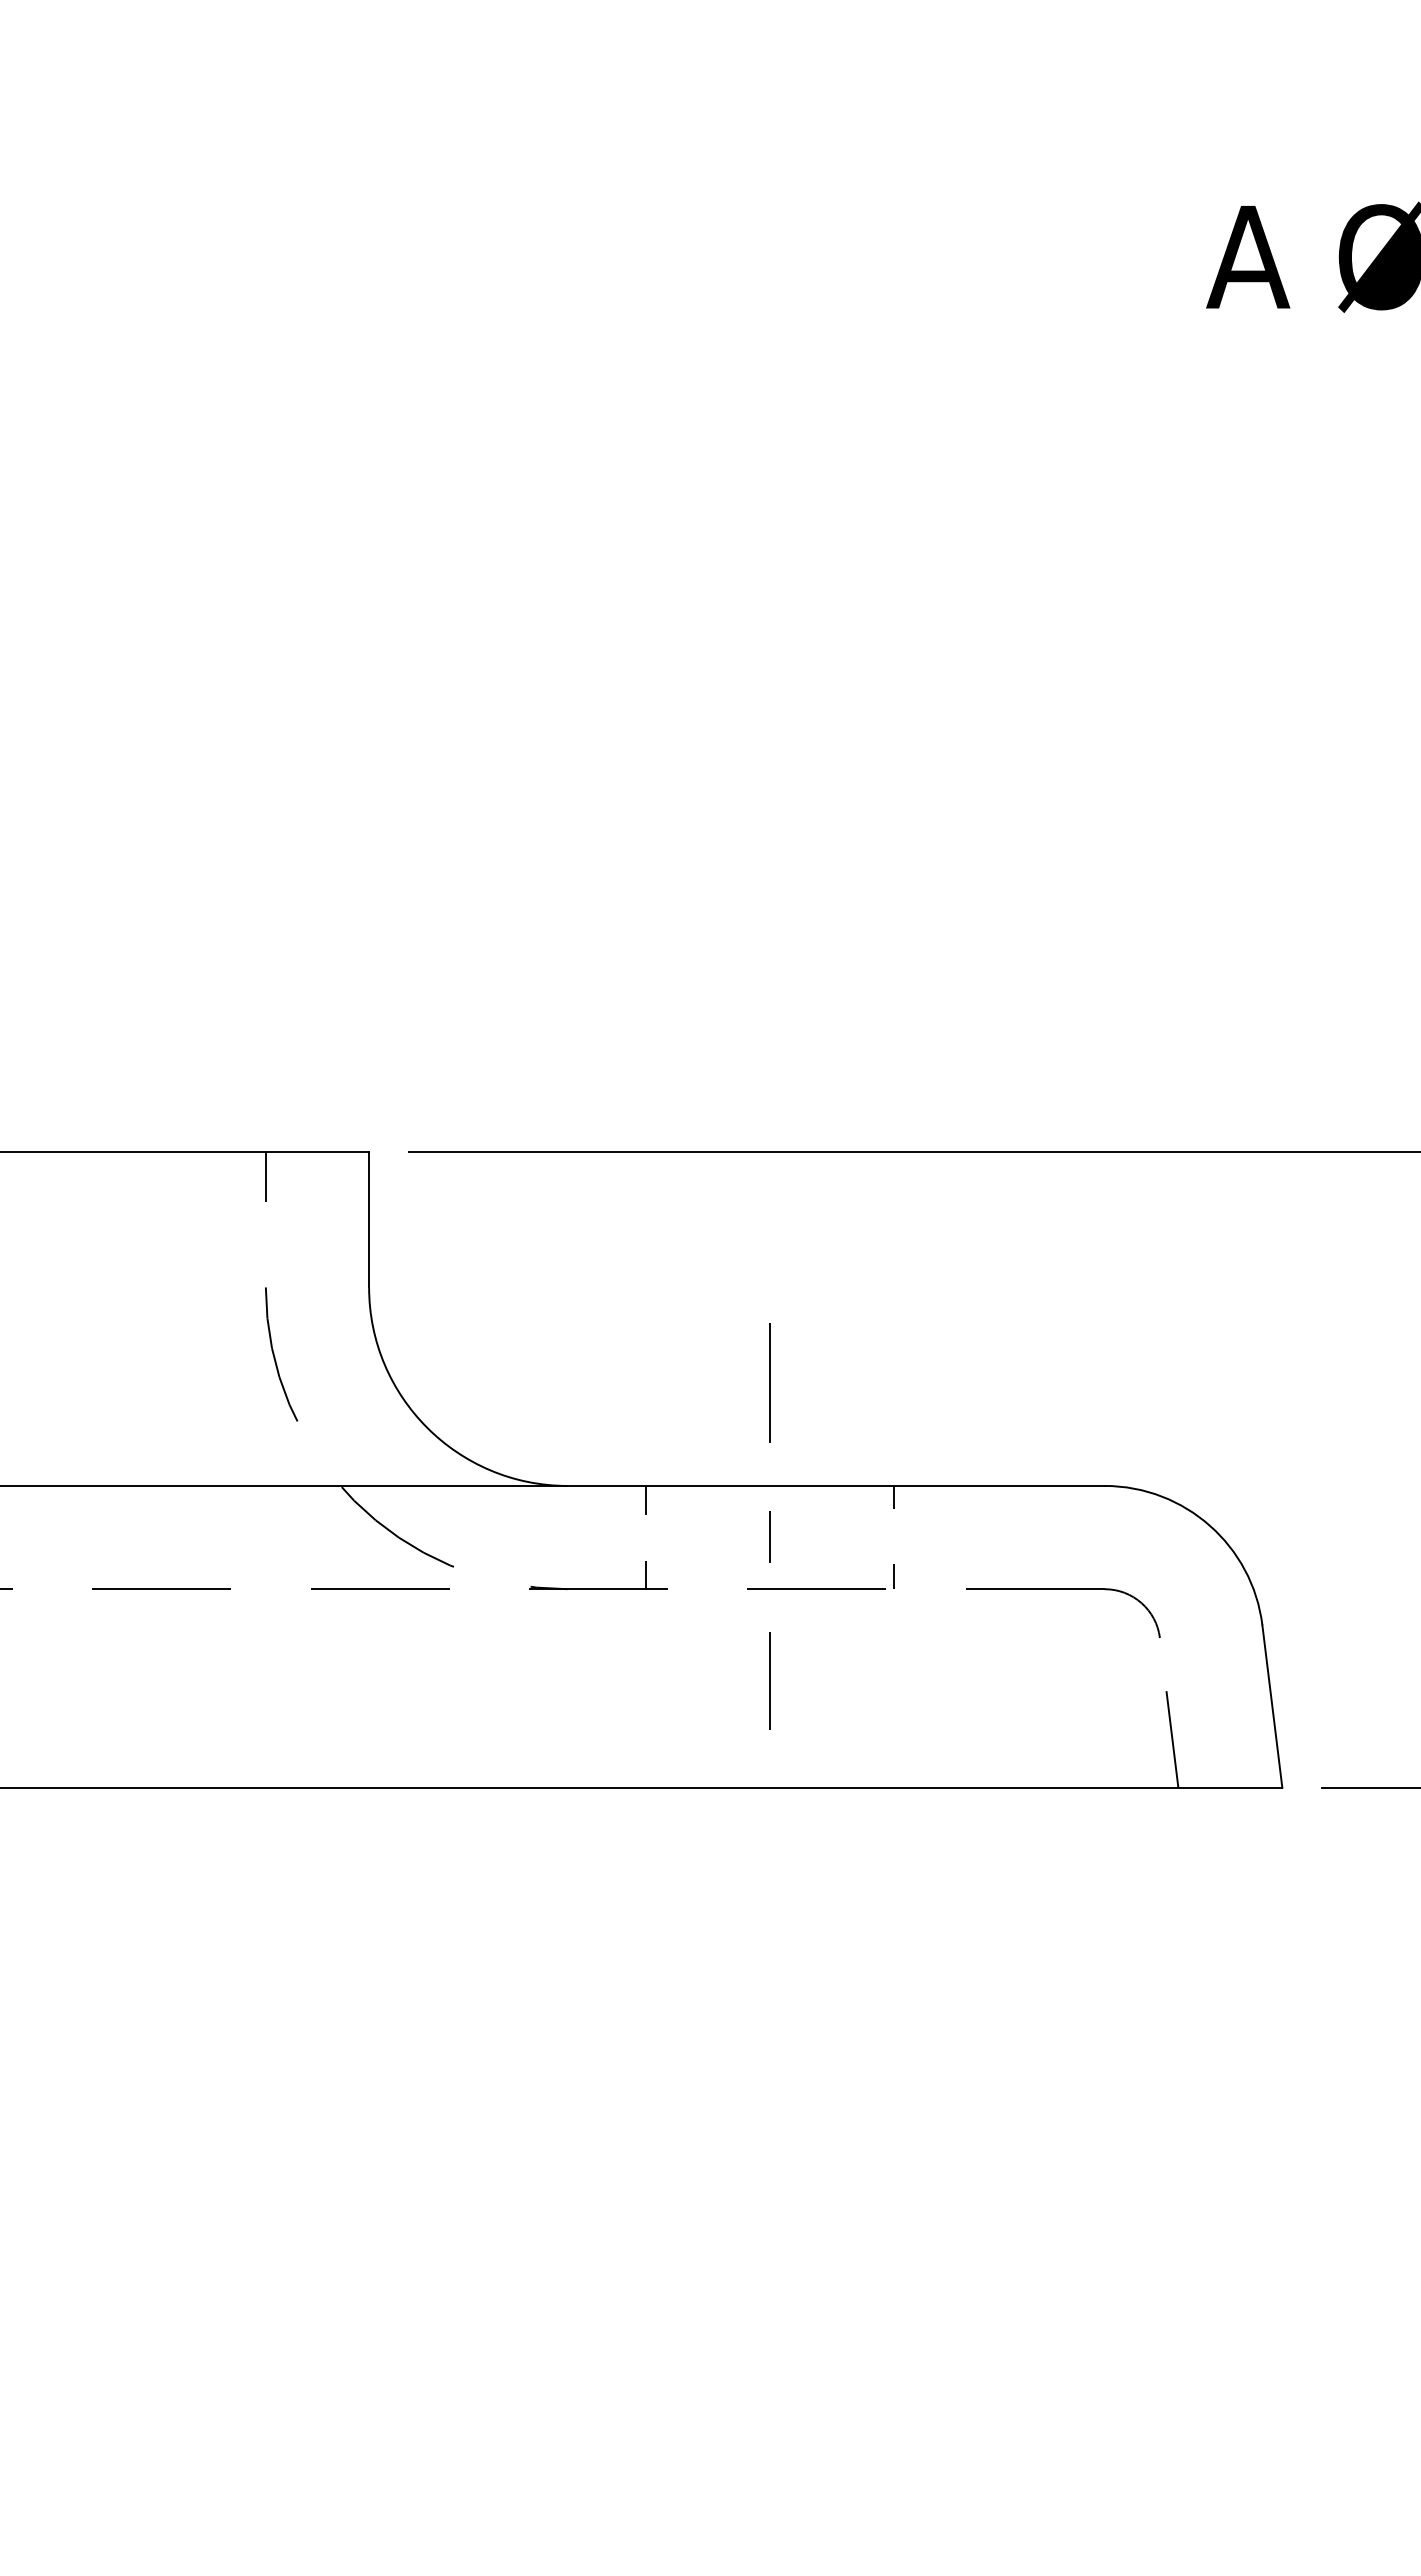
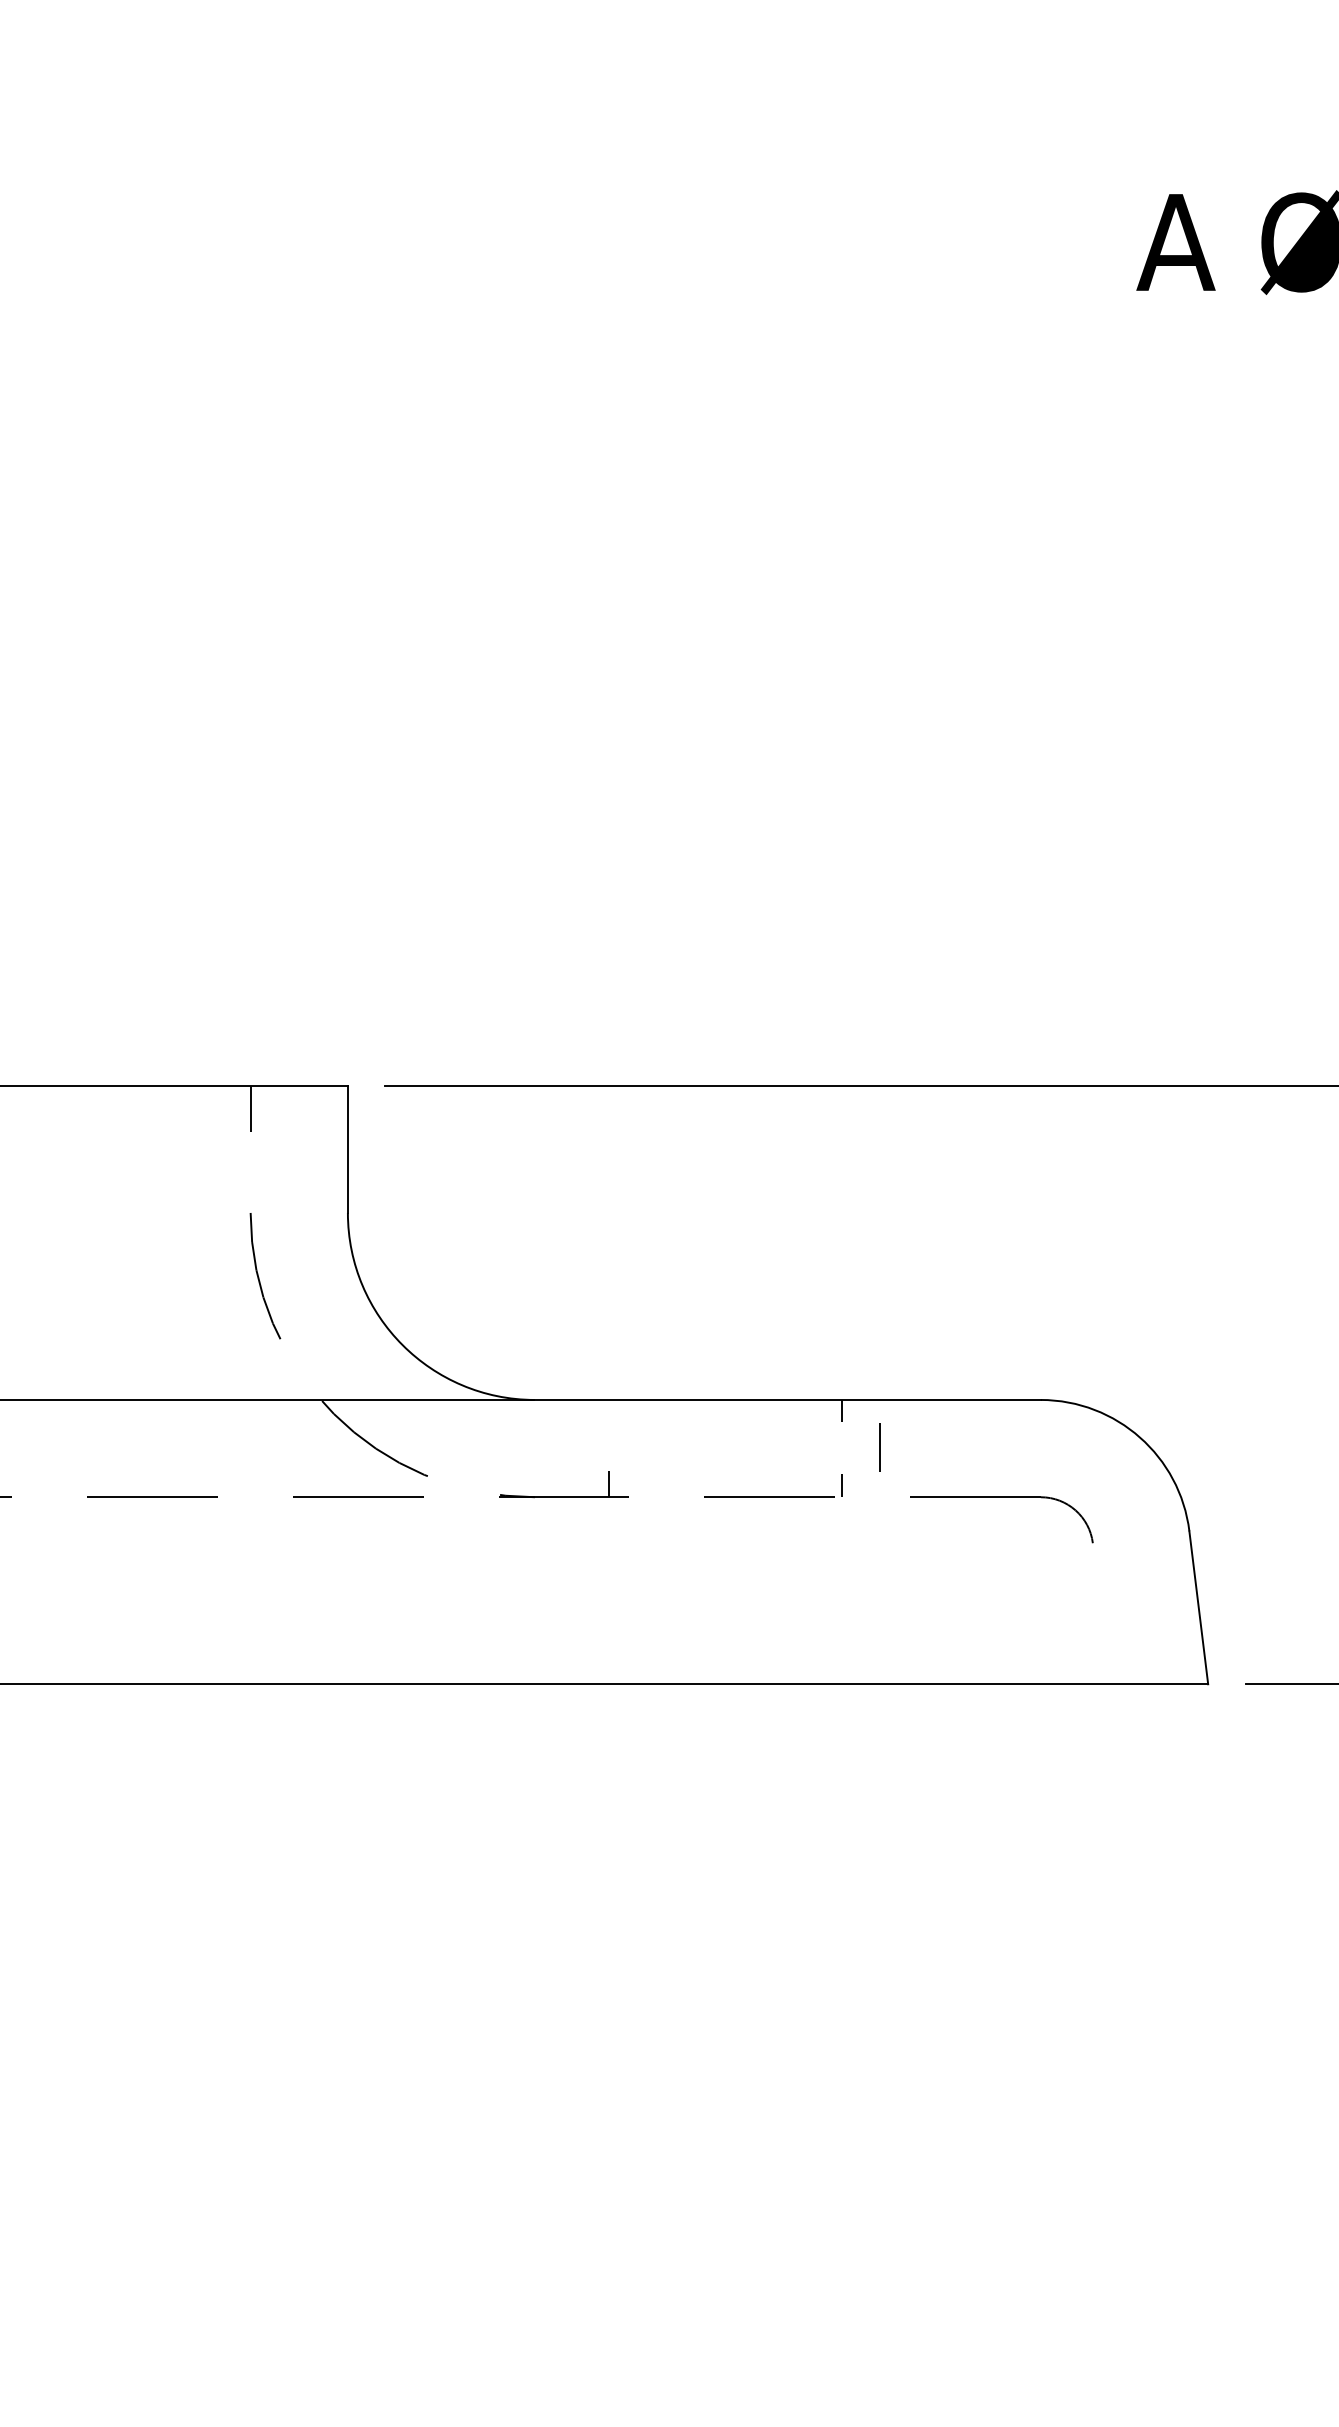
line: (769, 1382) -> (725, 1302), removed
line: (646, 1500) -> (609, 1413), removed
line: (769, 1536) -> (879, 1447), moved
line: (770, 1680) -> (726, 1583), removed
line: (1172, 1739) -> (1104, 1638), removed

